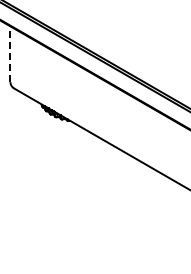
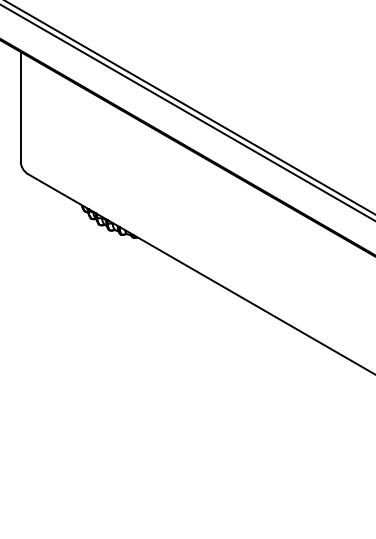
line: (10, 54) -> (20, 107), dashed -> solid

